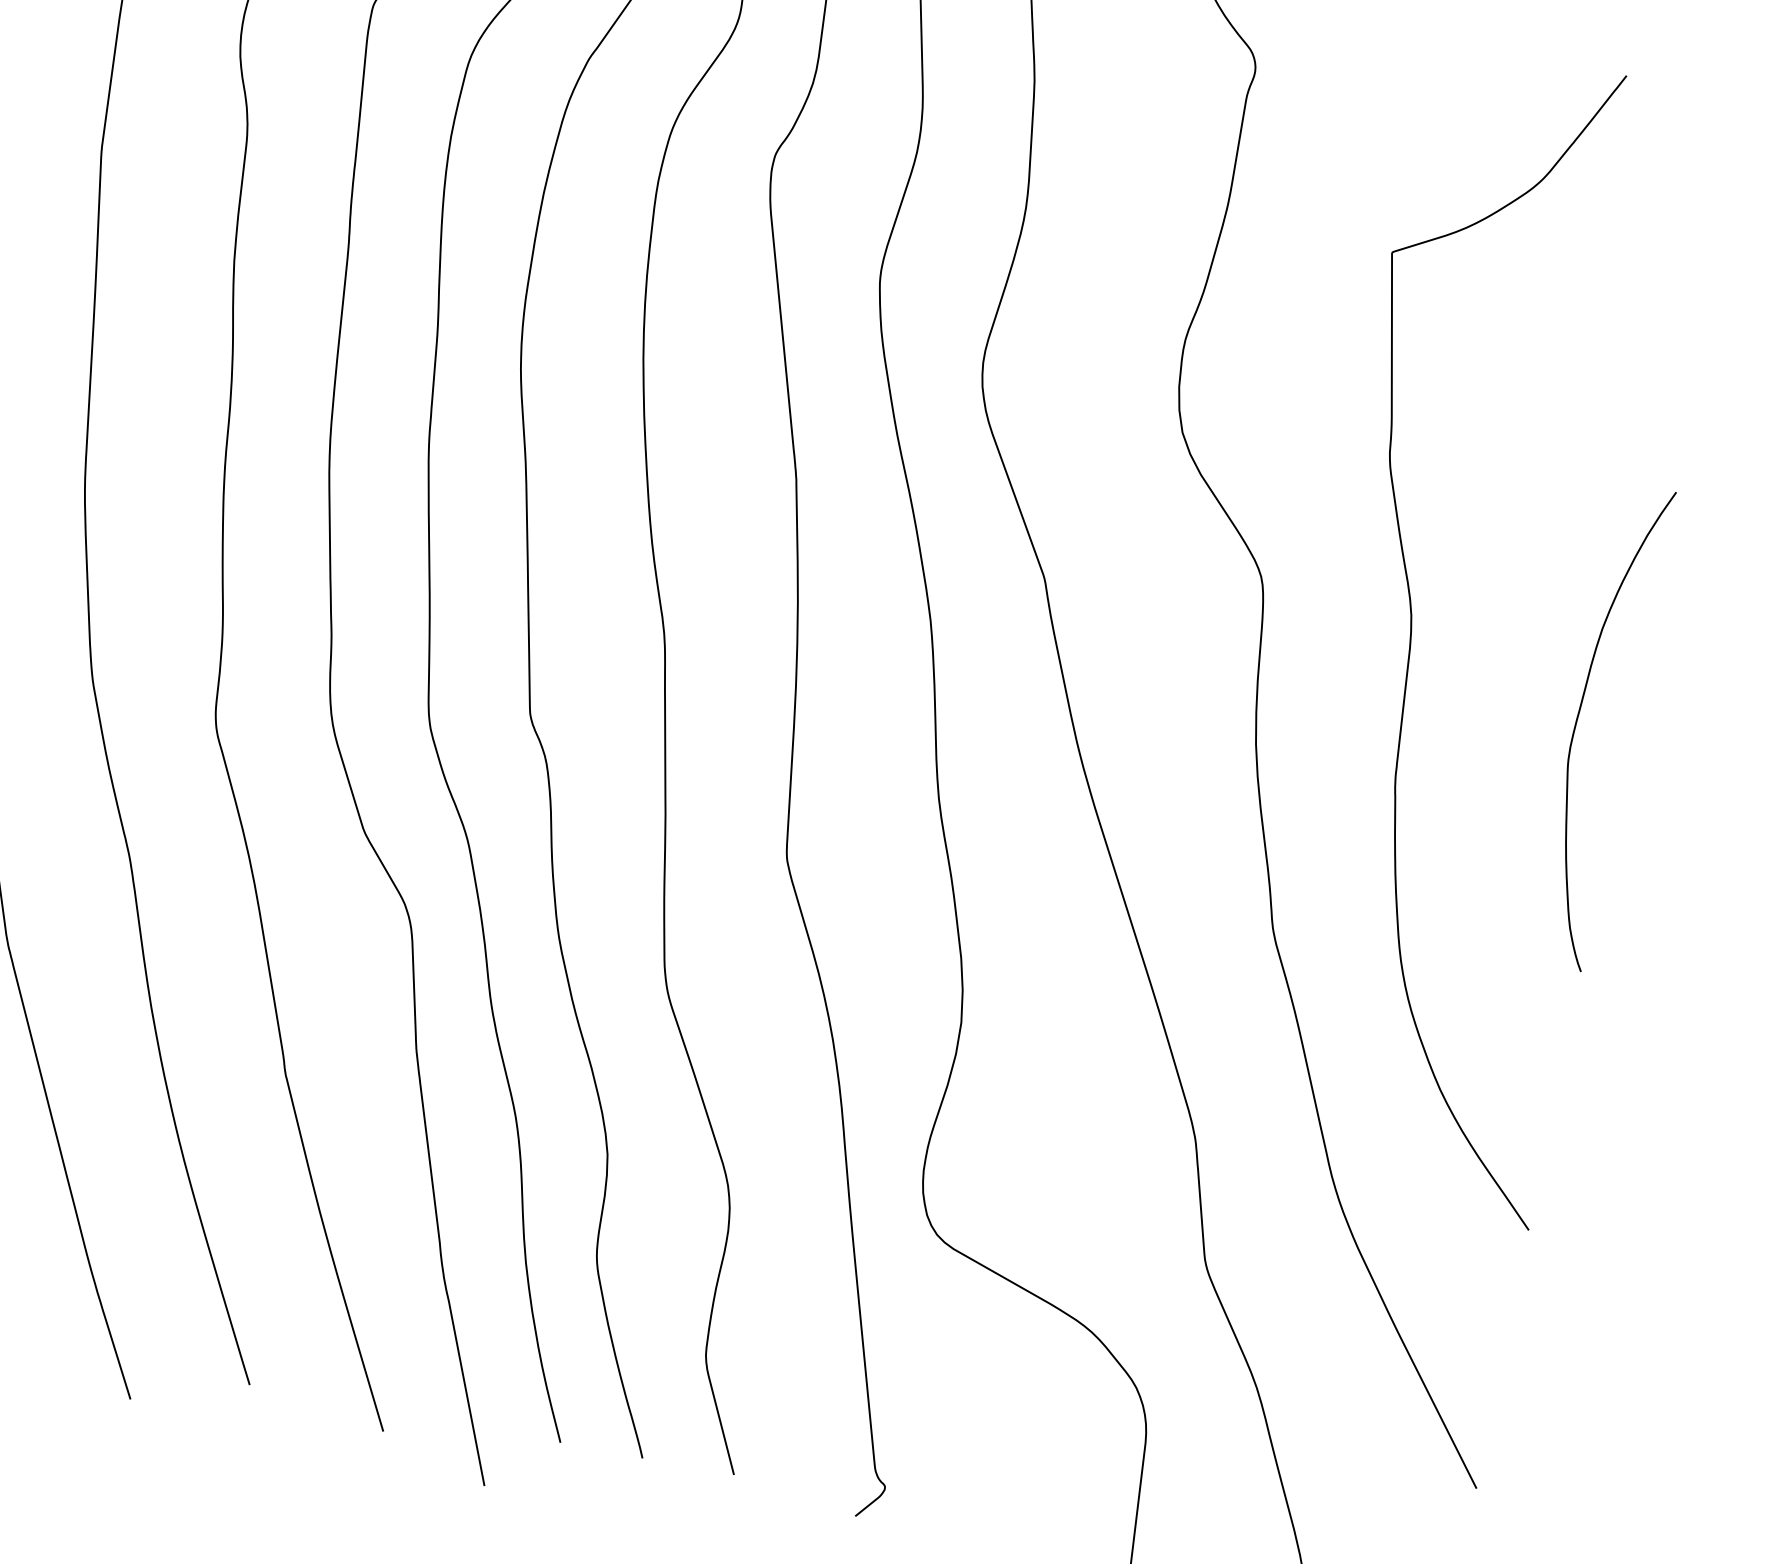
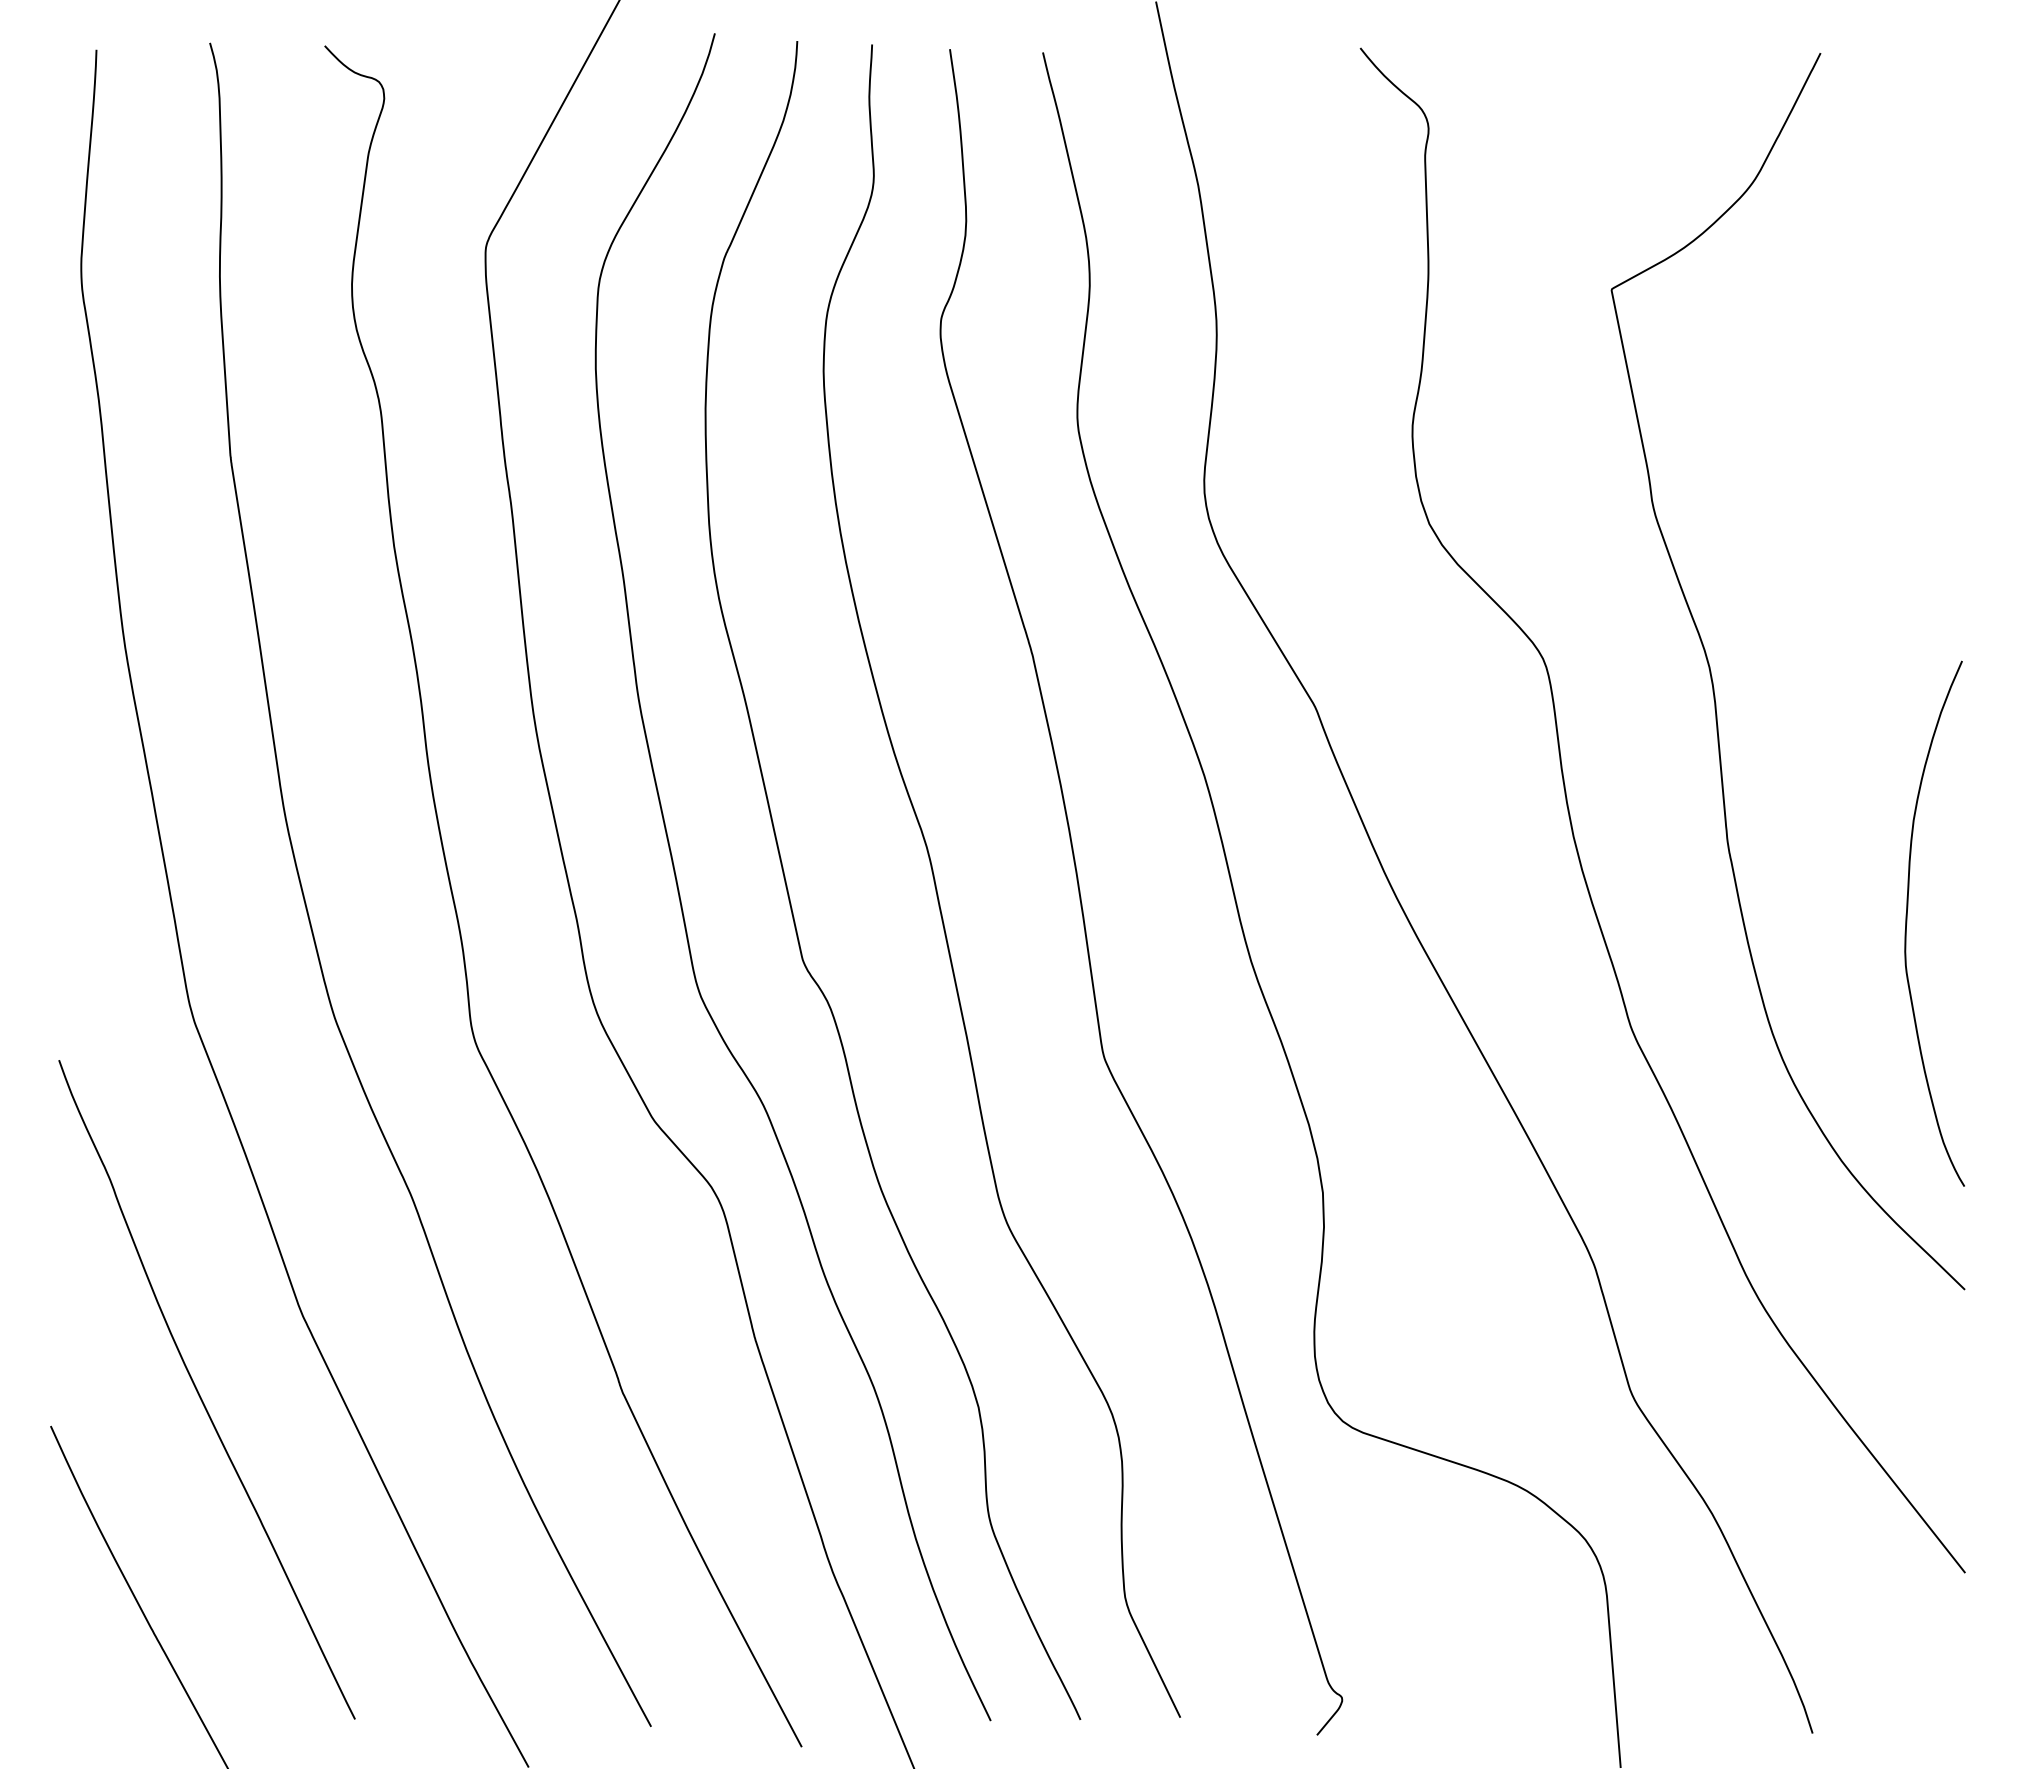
curve: (1577, 721) -> (1907, 923), moved

